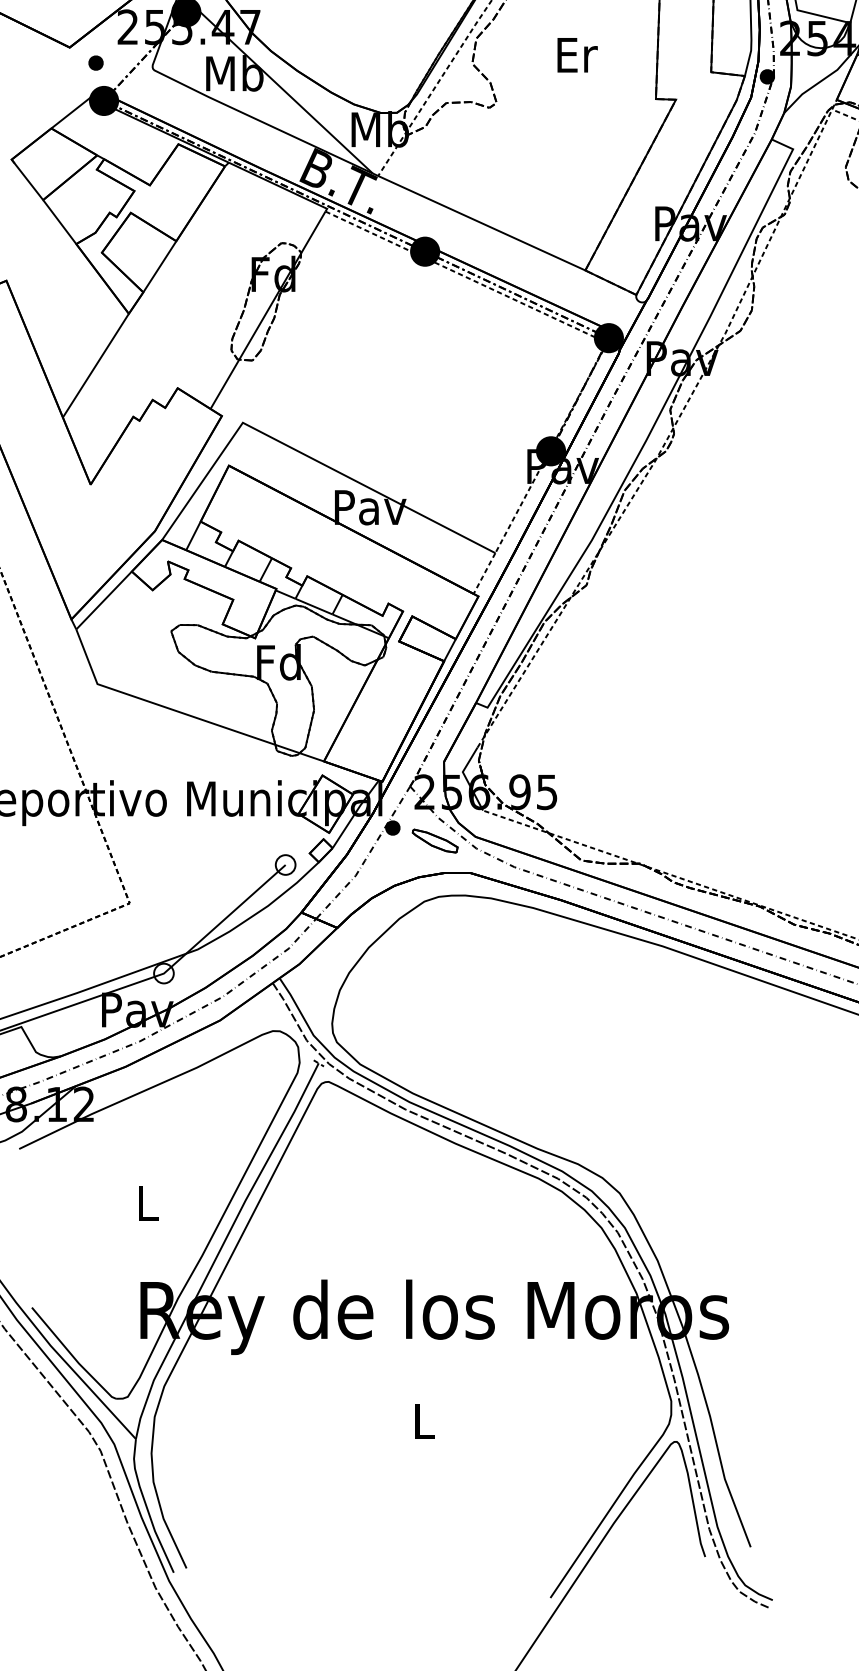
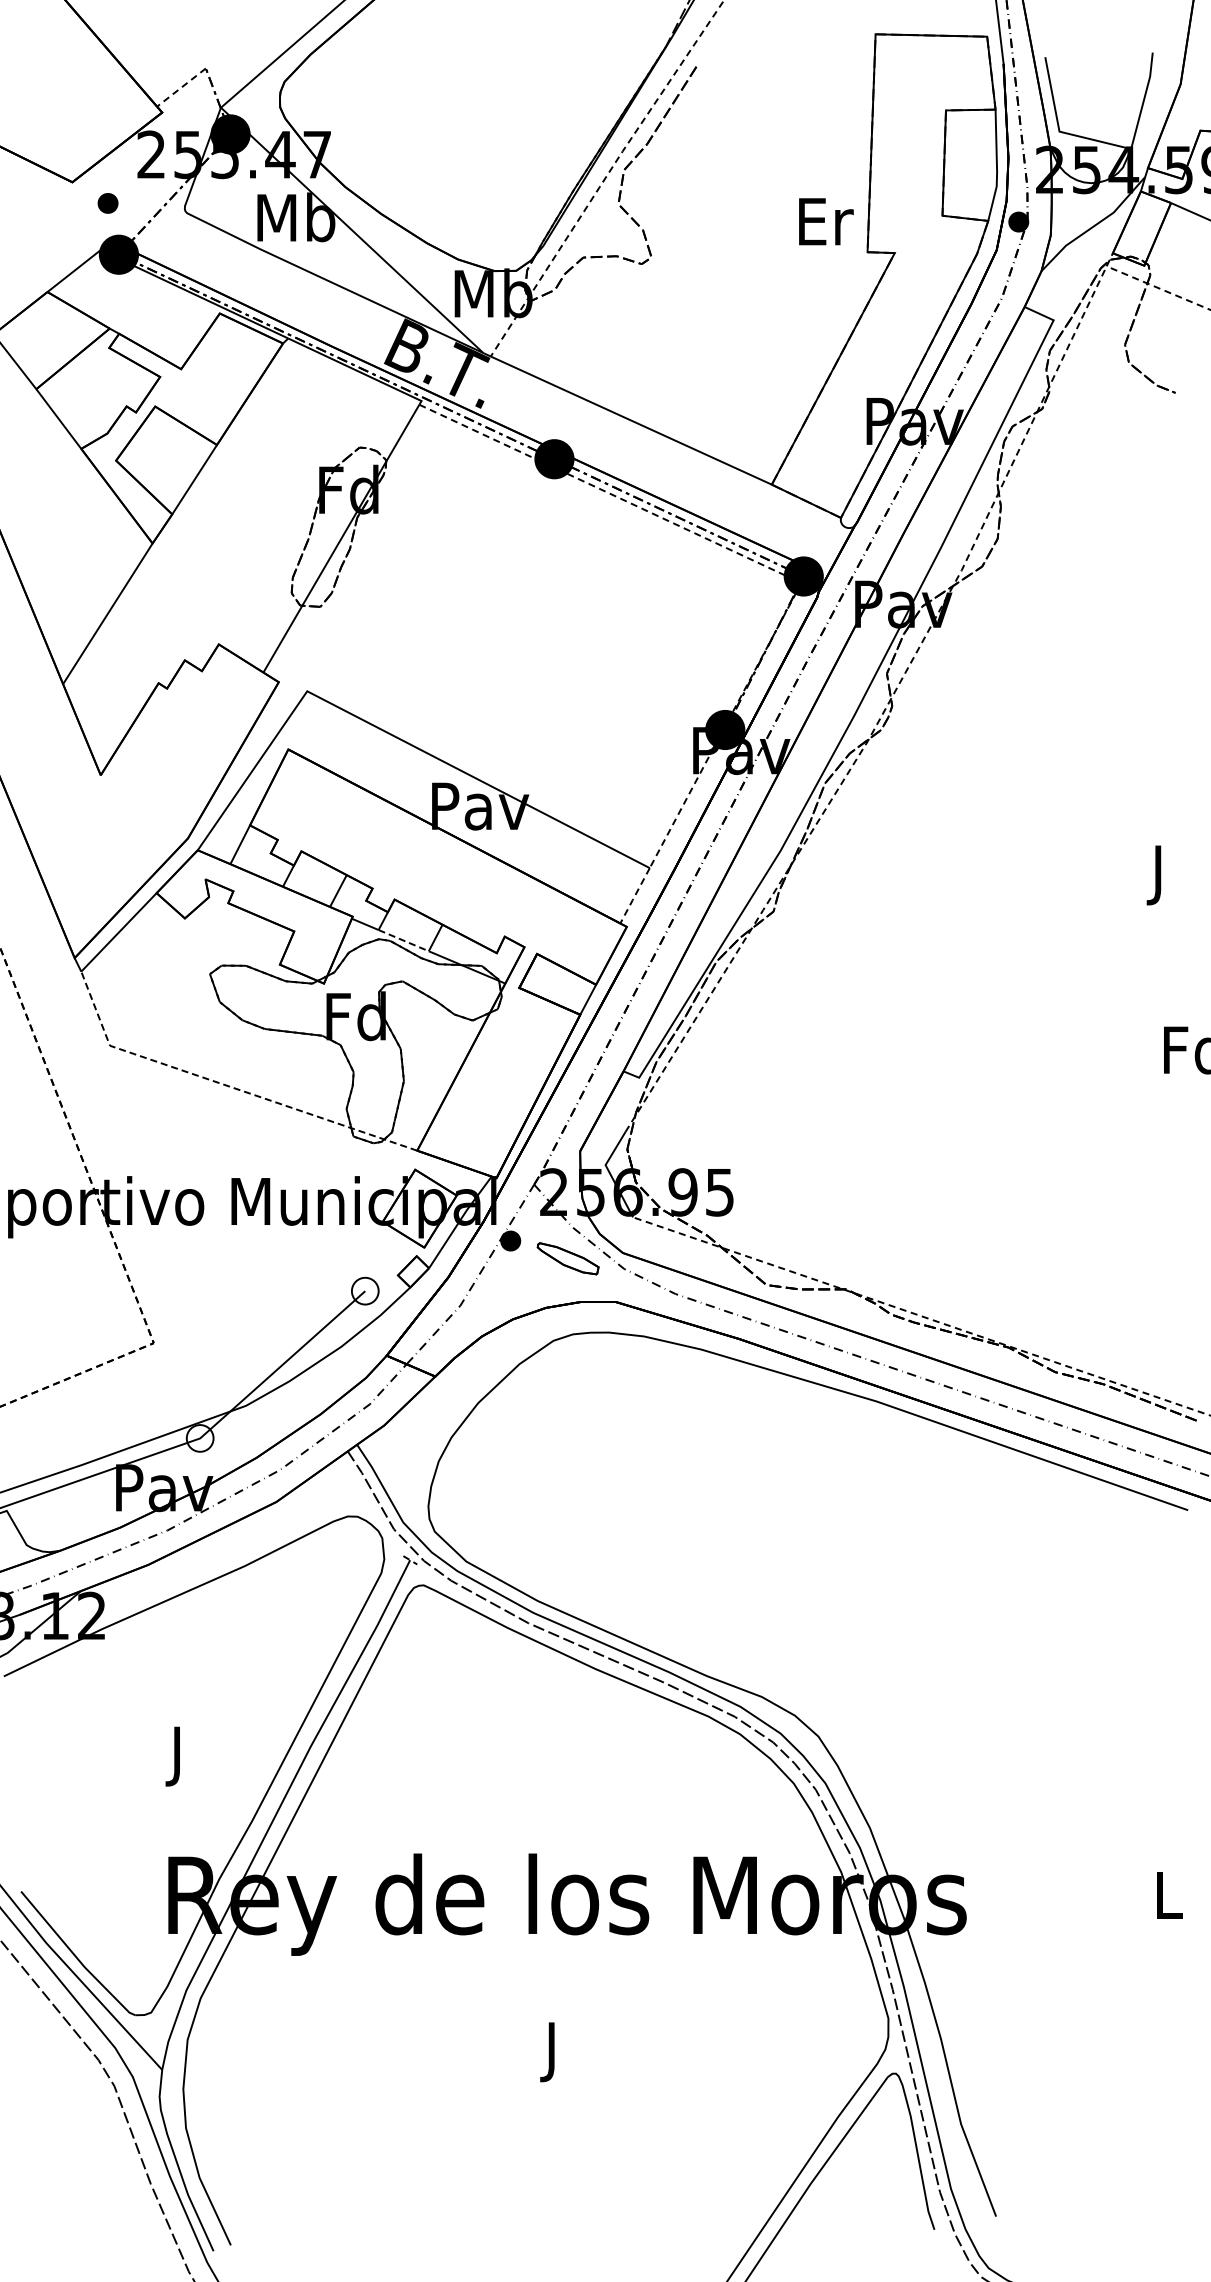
text: (577, 55) -> (826, 221), moved
line: (314, 606) -> (404, 940), solid -> dashed
line: (182, 713) -> (225, 1085), solid -> dashed
text: (147, 1208) -> (178, 1756), L -> J
text: (424, 1426) -> (553, 2052), L -> J

